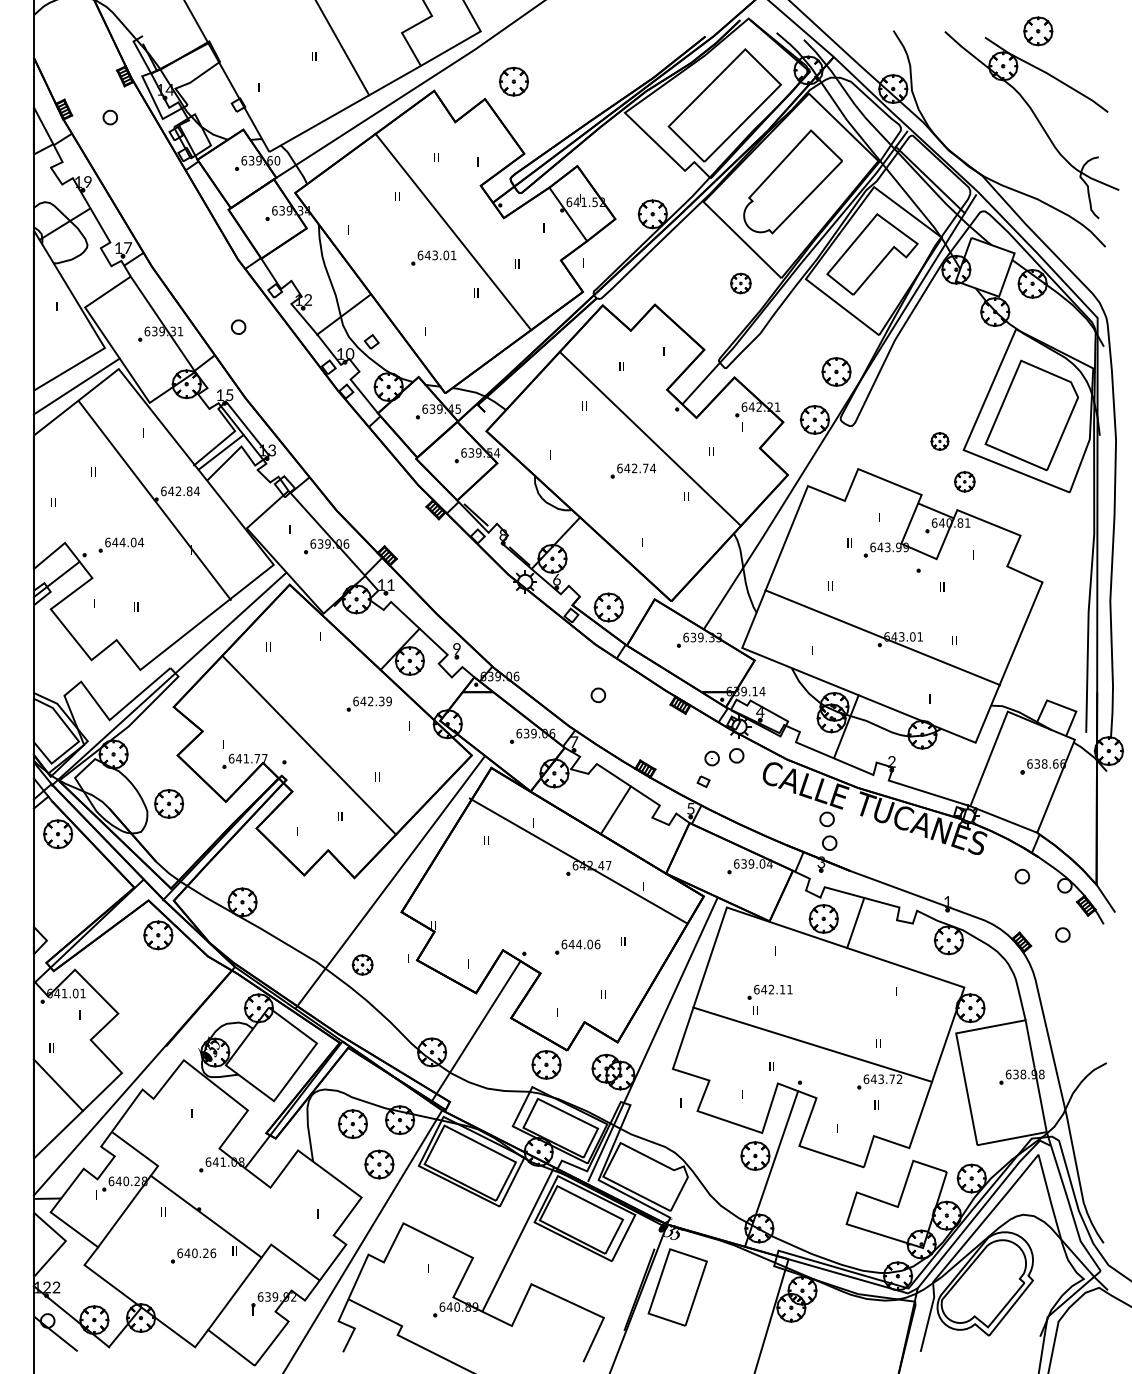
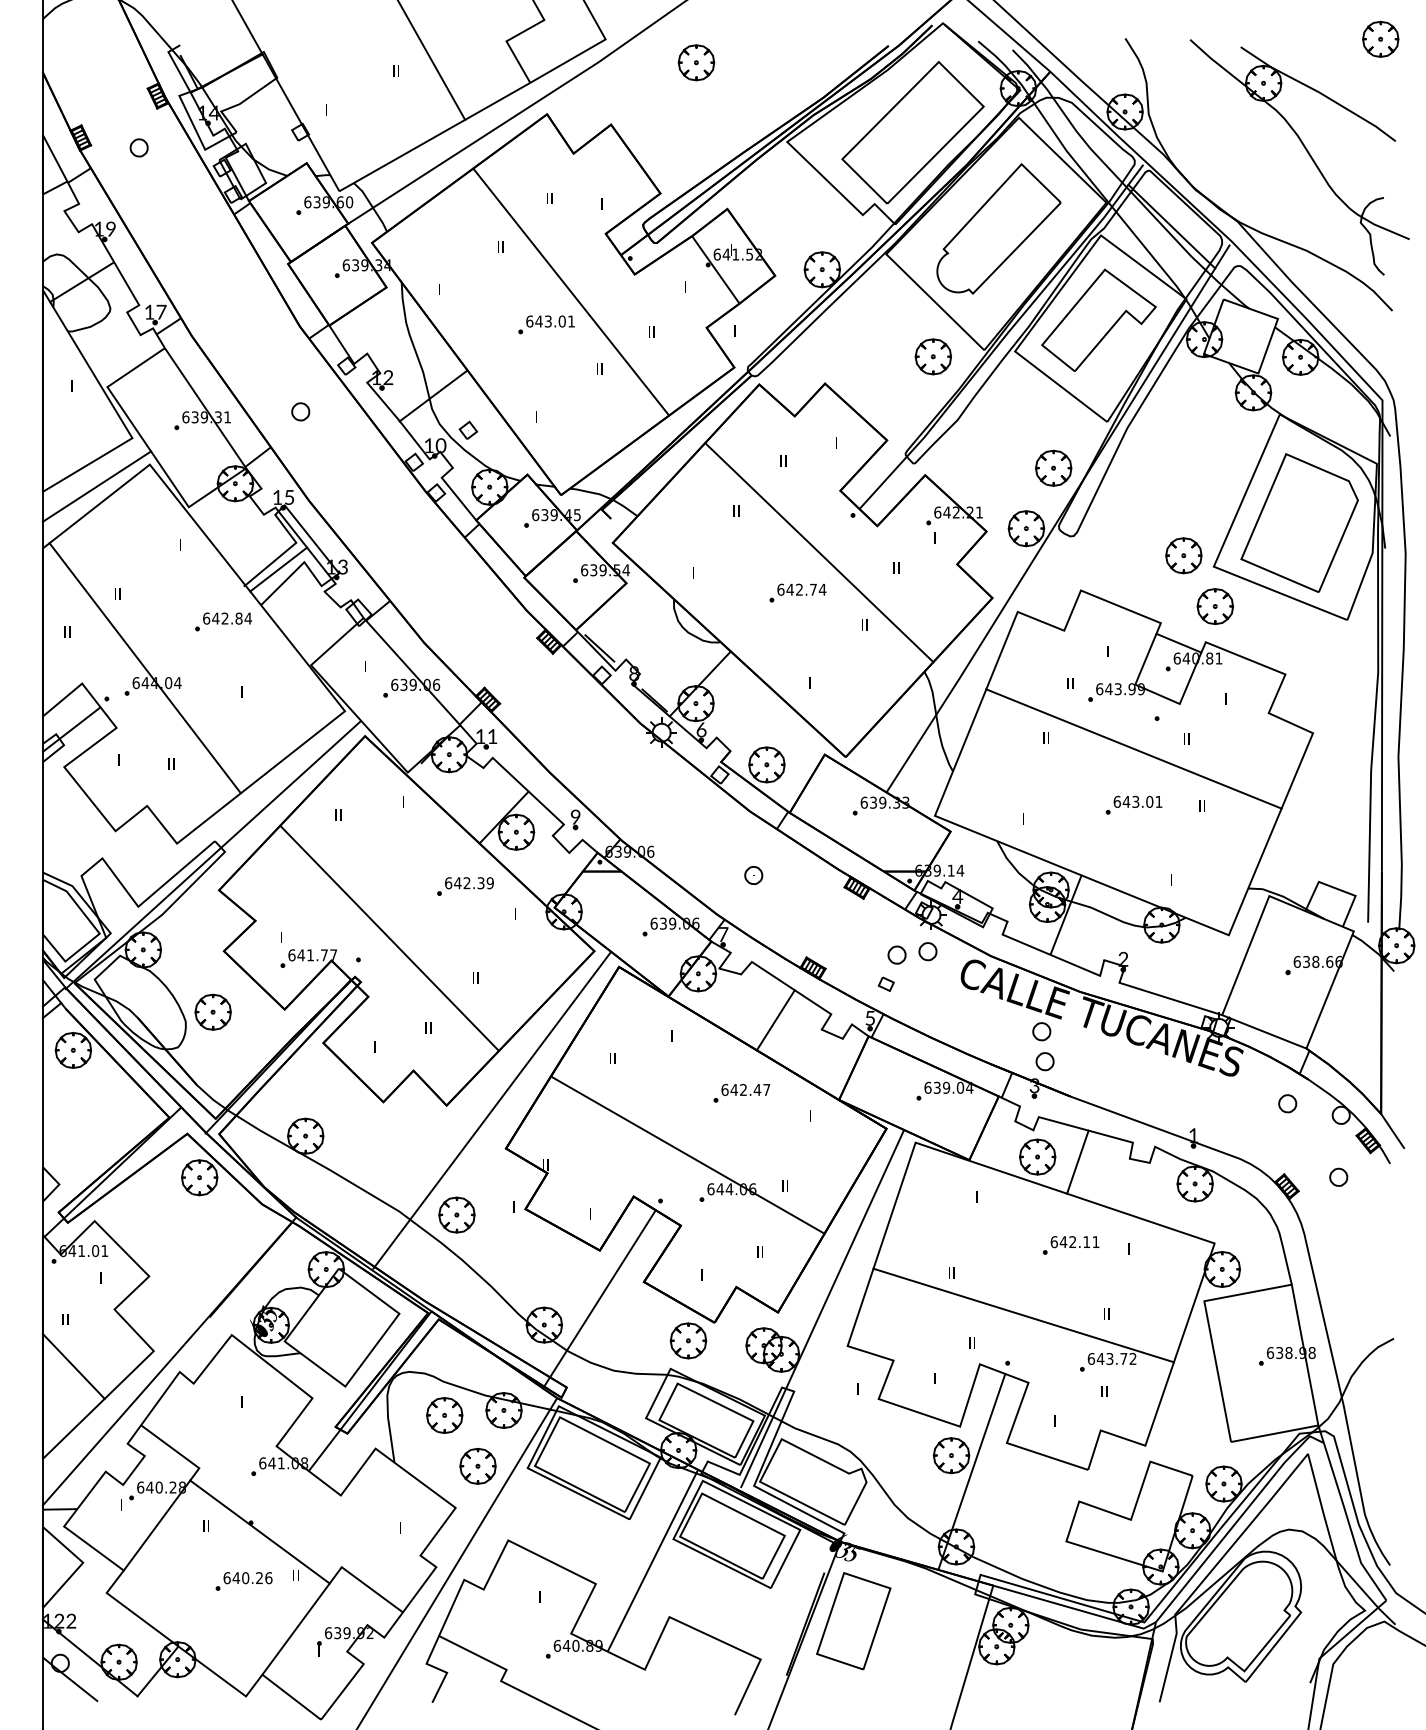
part: (1038, 30) -> (1380, 38), moved
part: (513, 81) -> (696, 62), moved
part: (740, 283) -> (932, 356), size x1.43
part: (939, 441) -> (1183, 555), size x1.67
part: (964, 481) -> (1214, 606), size x1.43
line: (154, 500) -> (144, 668), moved
line: (882, 637) -> (1133, 748), moved
line: (578, 860) -> (687, 1154), moved
part: (362, 964) -> (456, 1214), size x1.43
part: (769, 992) -> (1070, 1245), moved

